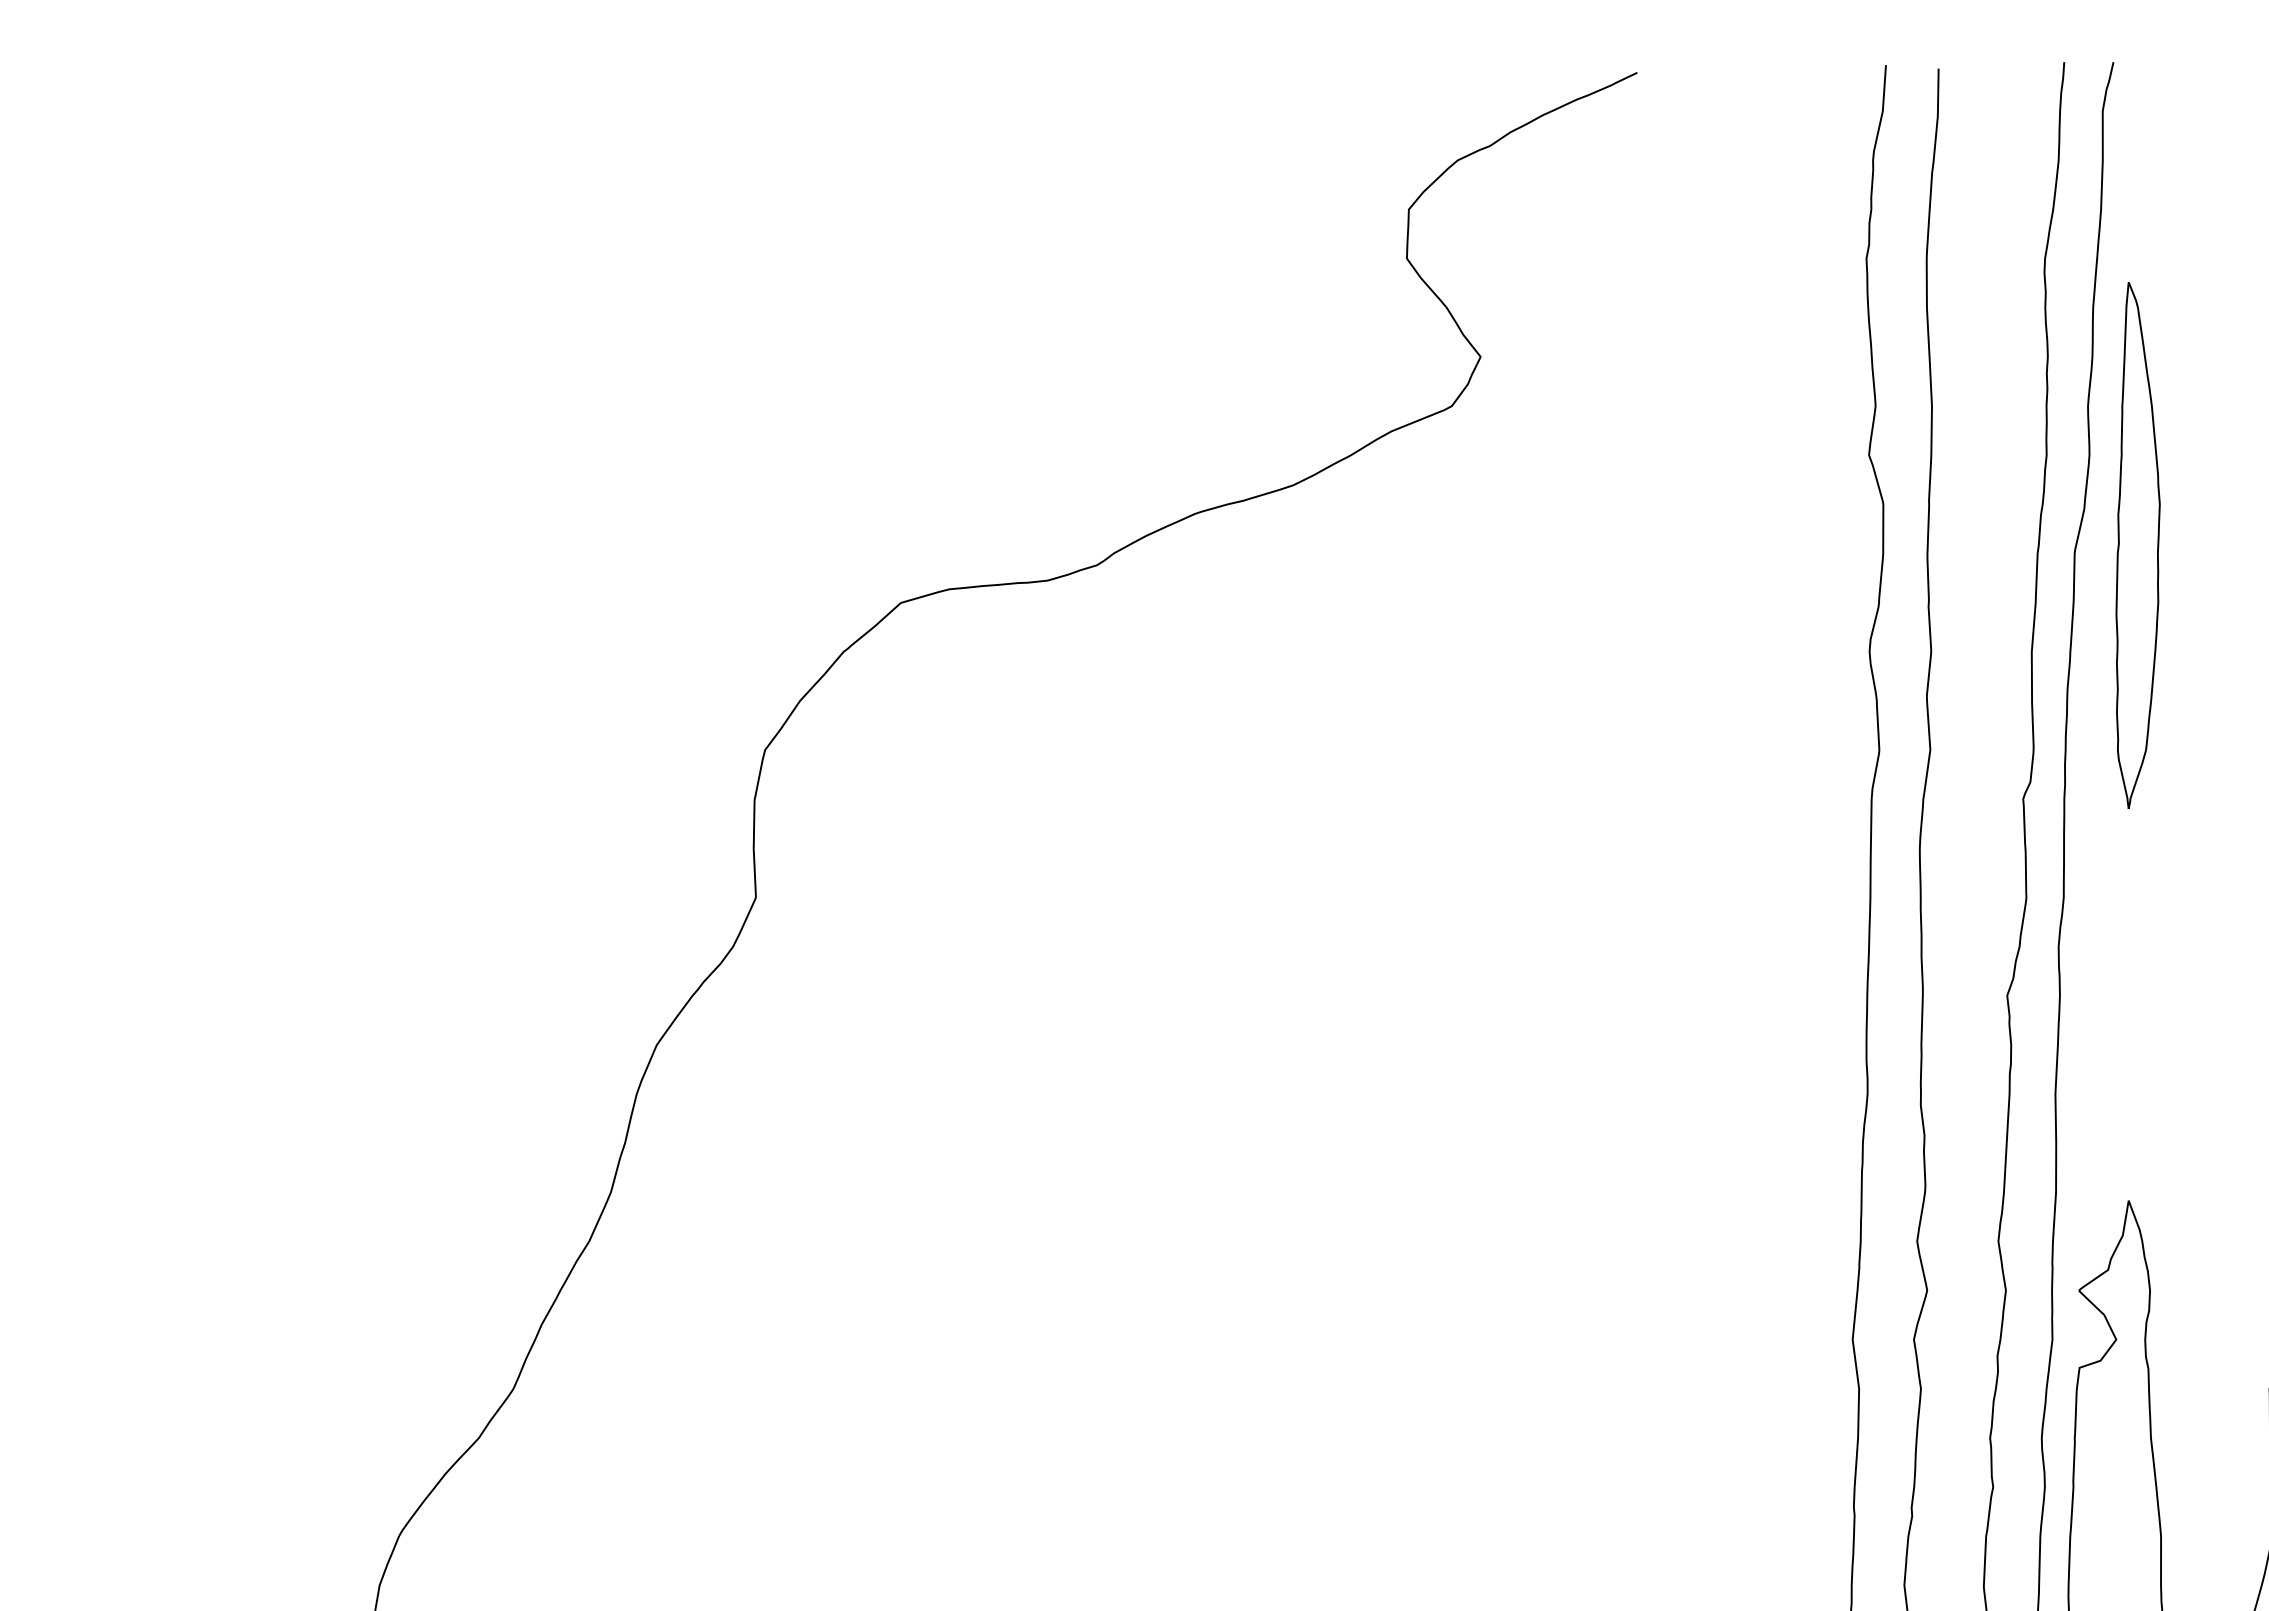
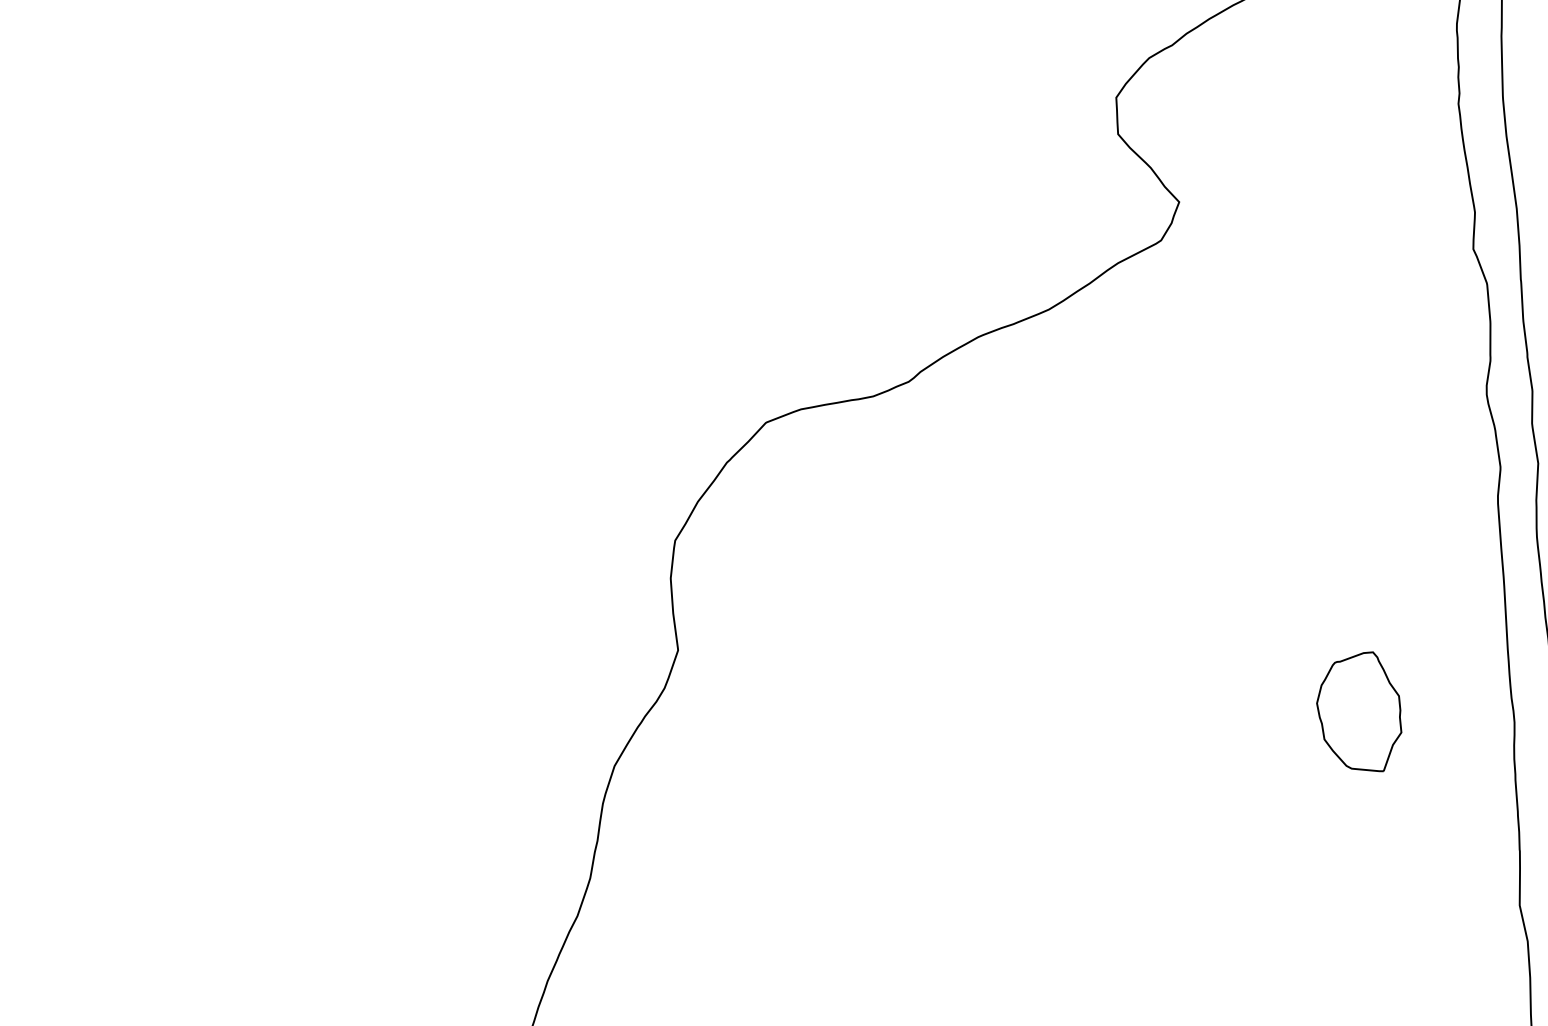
part: (1660, 1063) -> (1359, 713), added

